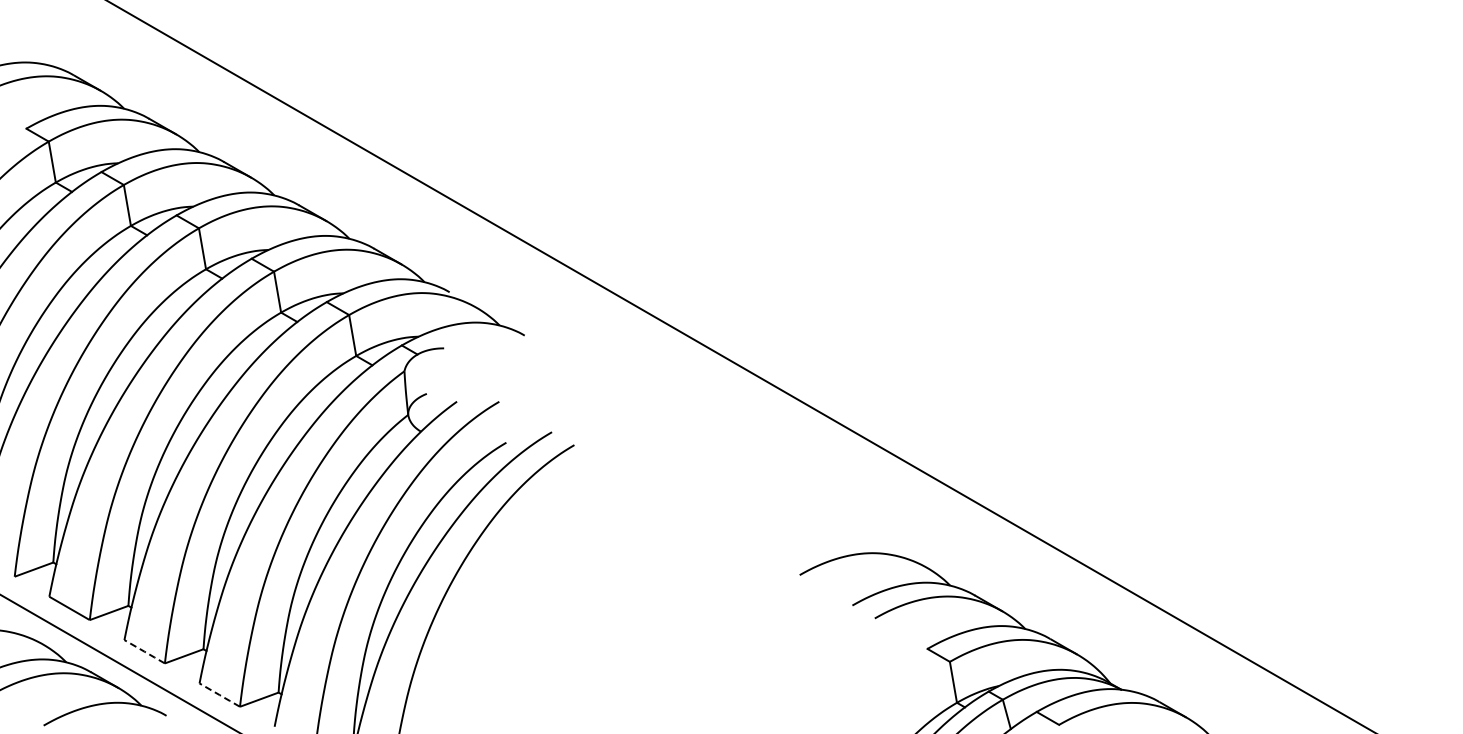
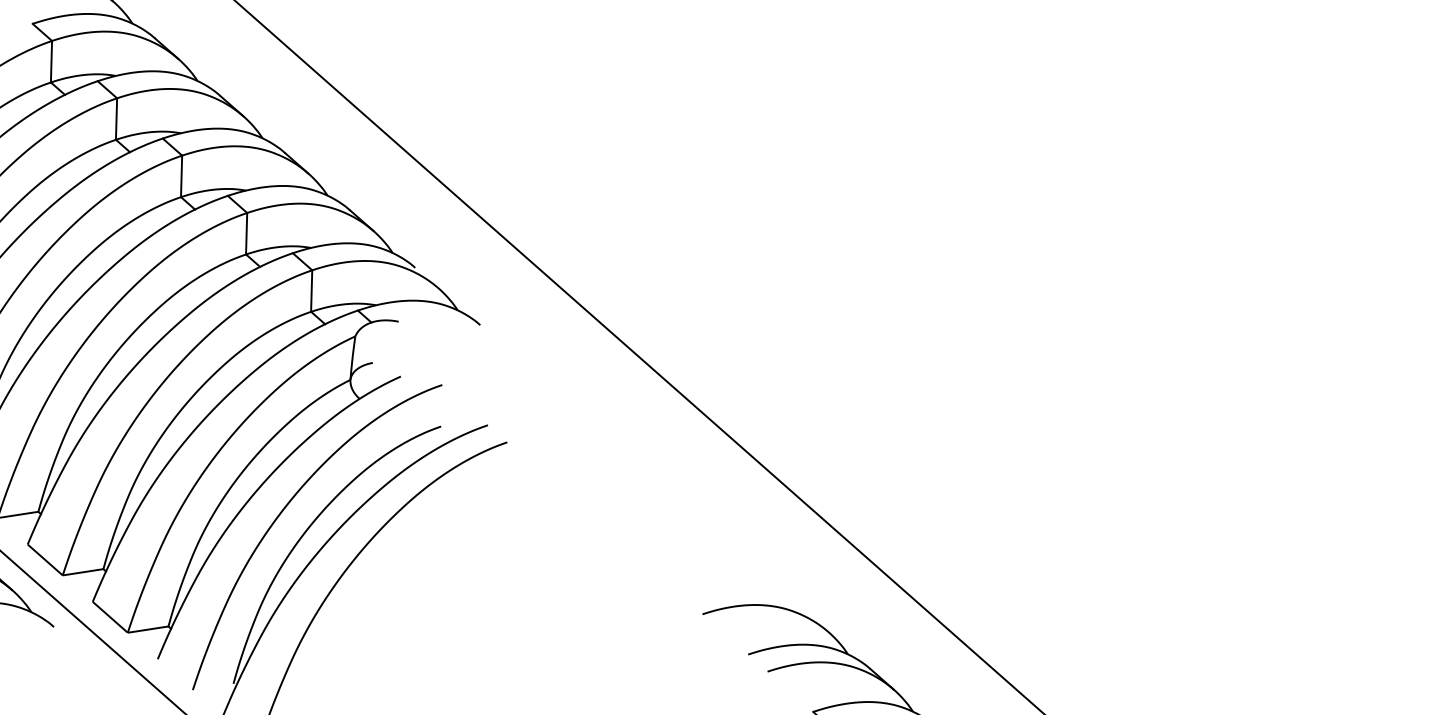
line: (144, 651) -> (45, 559), dashed -> solid
line: (219, 695) -> (109, 617), dashed -> solid

